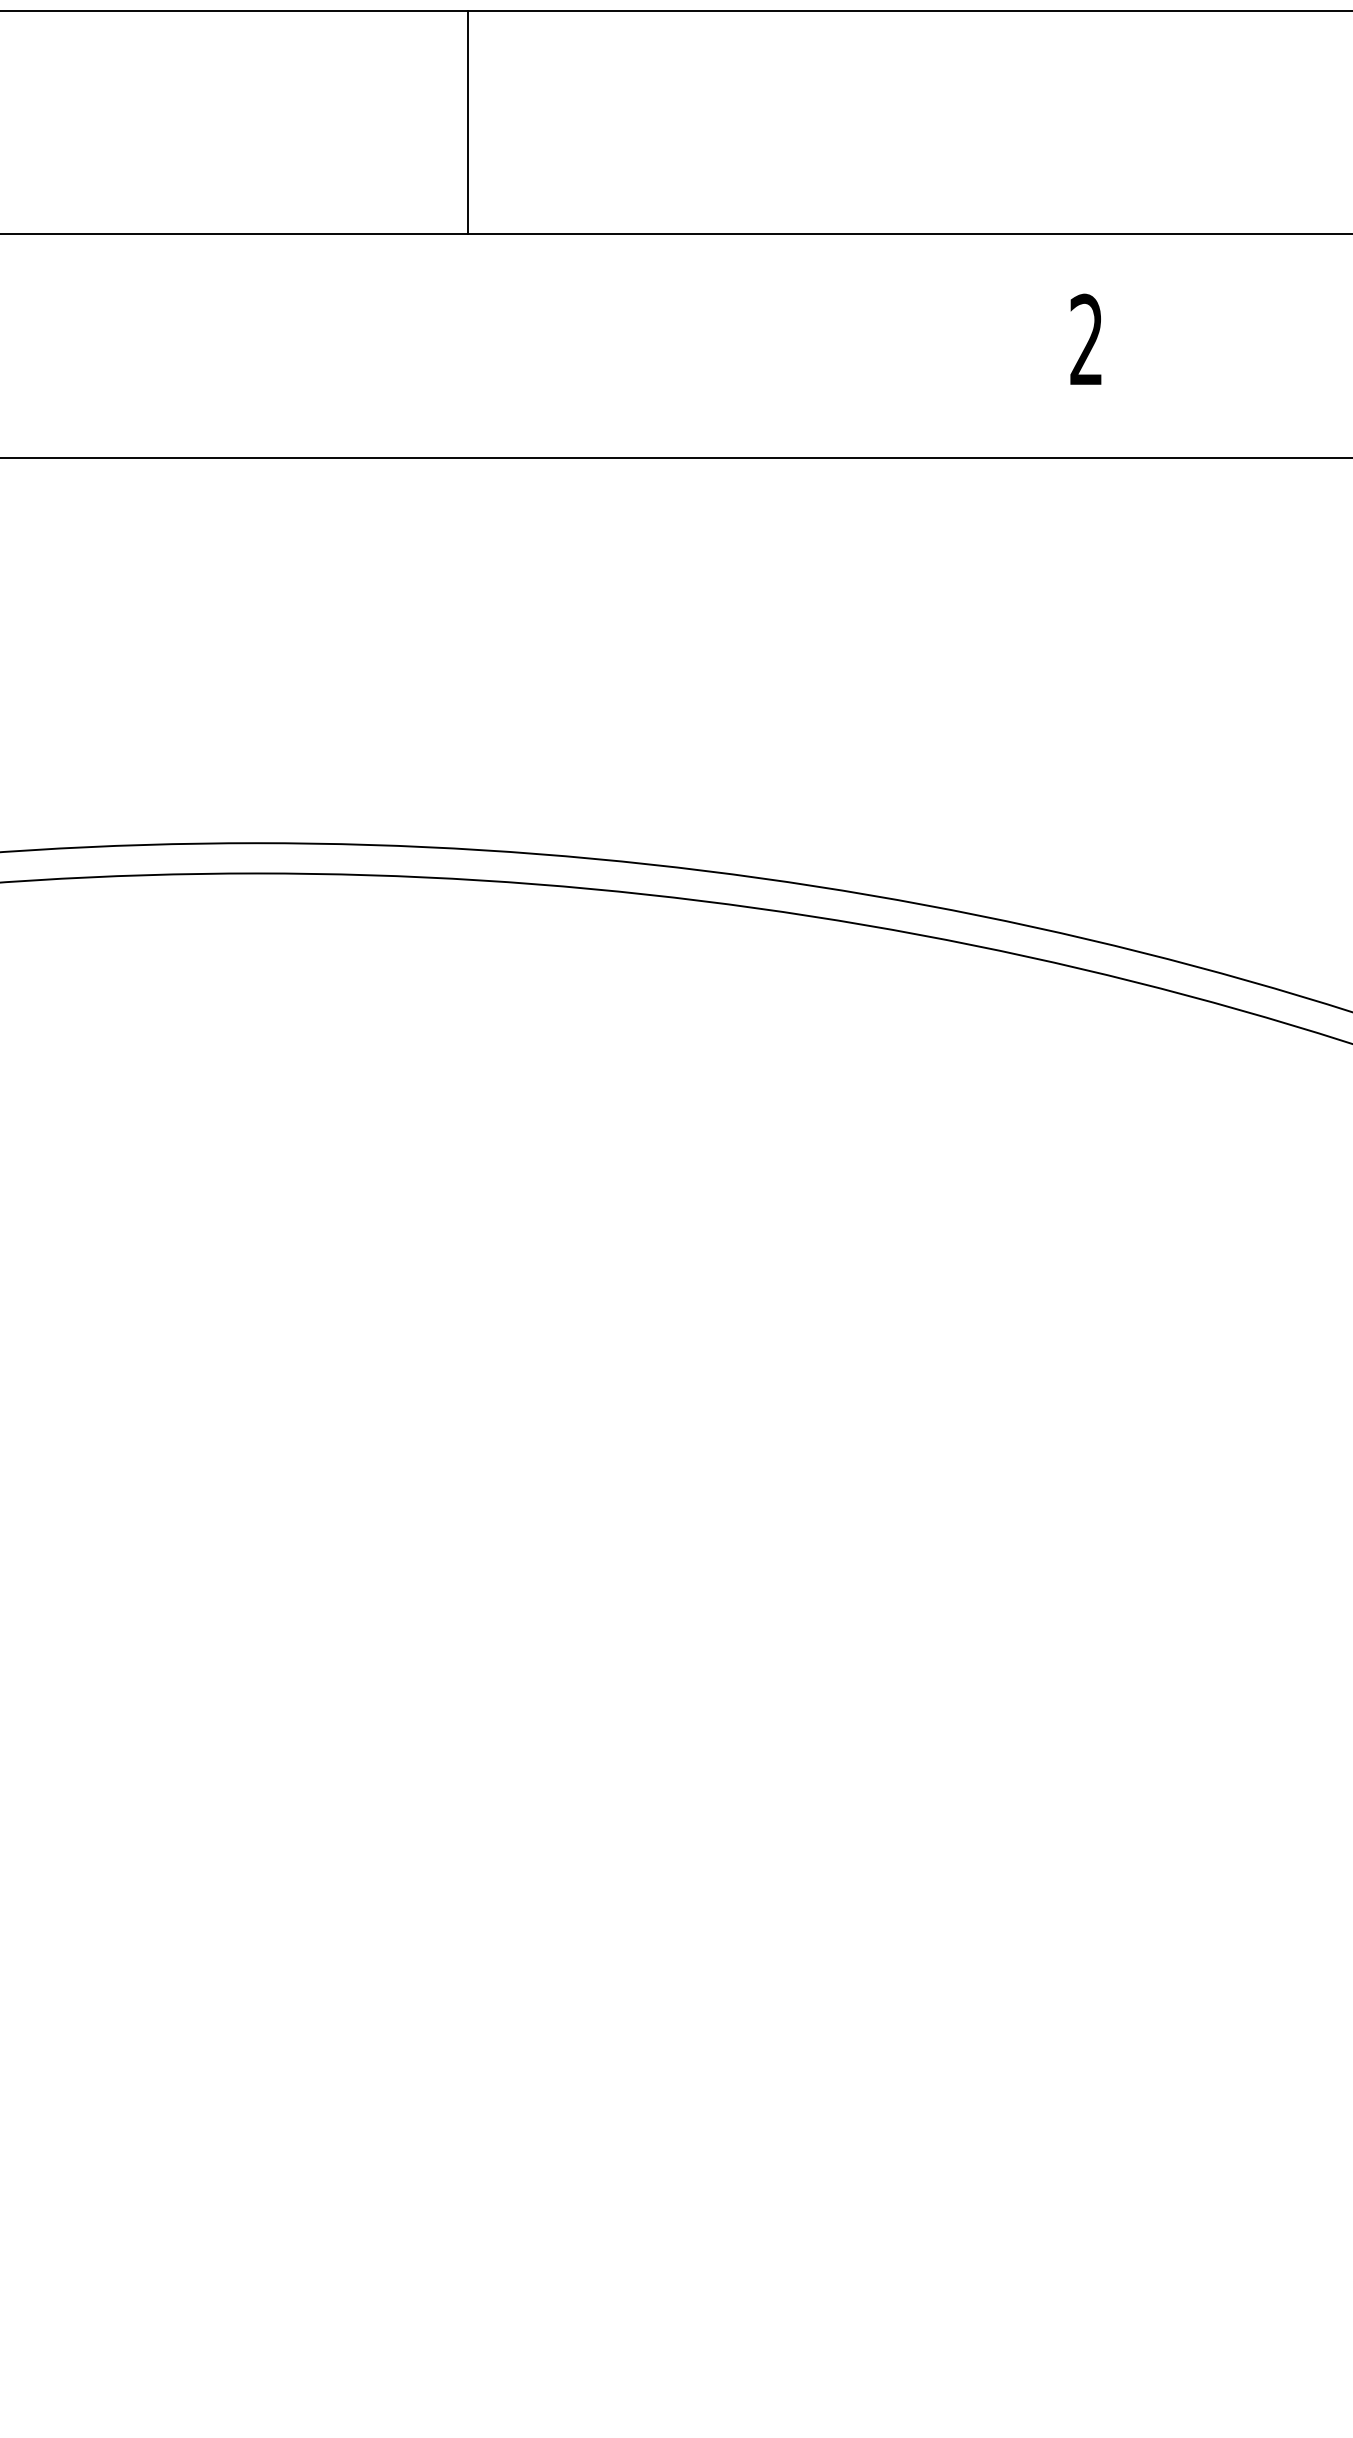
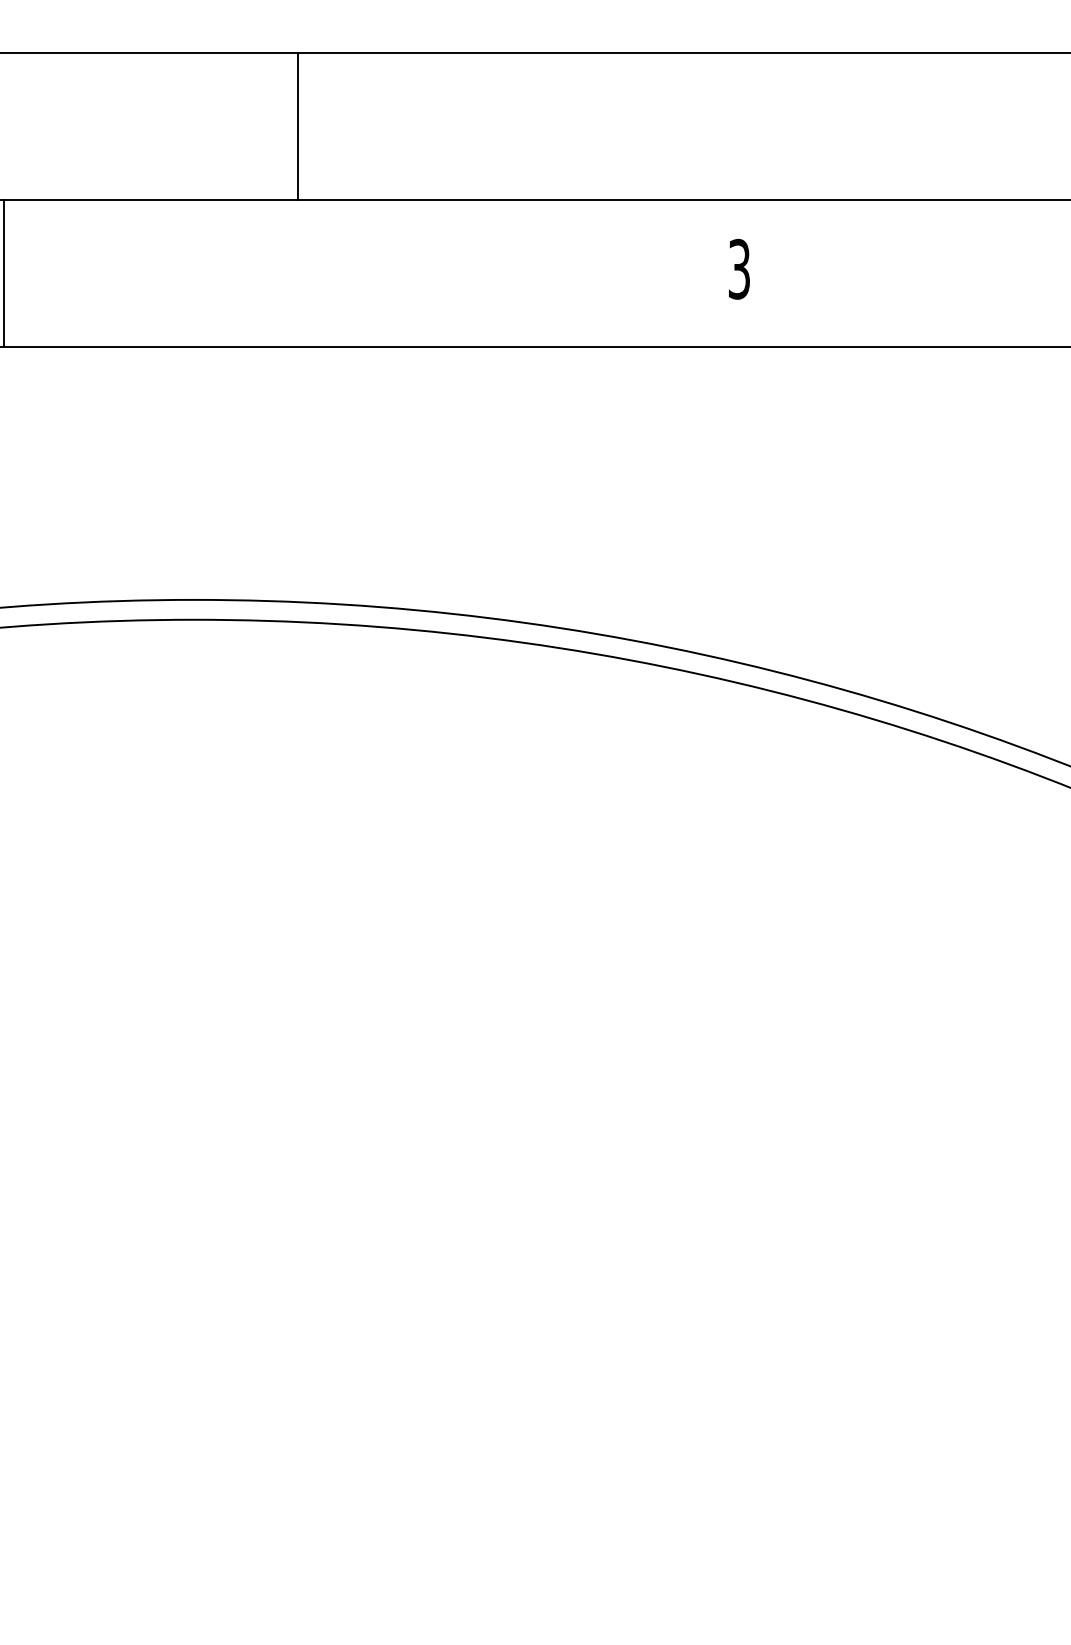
line: (468, 121) -> (298, 125), moved
text: (1085, 340) -> (738, 269), 2 -> 3

